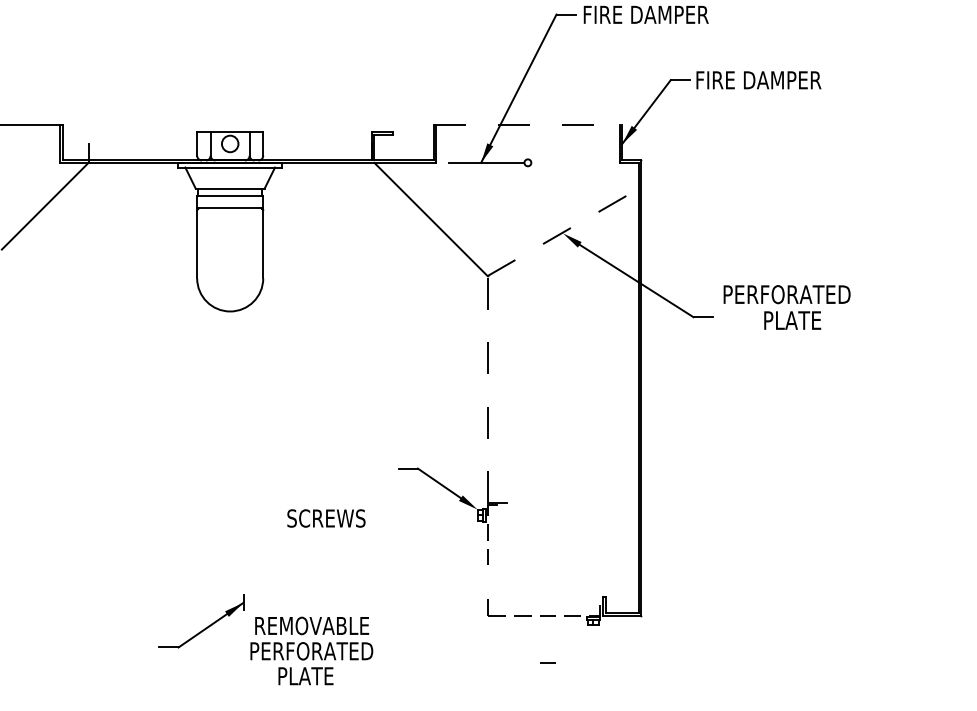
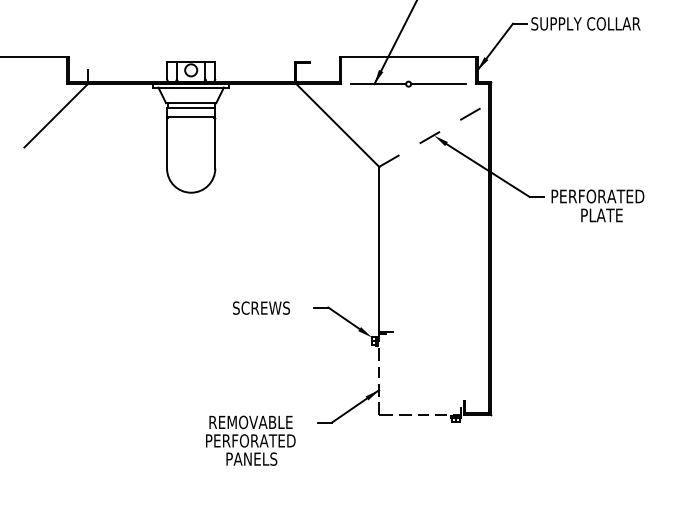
text: (770, 80) -> (585, 24), FIRE DAMPER -> SUPPLY COLLAR
line: (528, 125) -> (409, 56), dashed -> solid
line: (569, 162) -> (439, 83), added
text: (786, 307) -> (597, 205), moved
line: (487, 388) -> (379, 248), dashed -> solid
text: (326, 518) -> (261, 308), moved
part: (205, 627) -> (351, 408), moved
line: (547, 662) -> (422, 449), removed
text: (318, 676) -> (255, 459), PLATE -> PANELS

